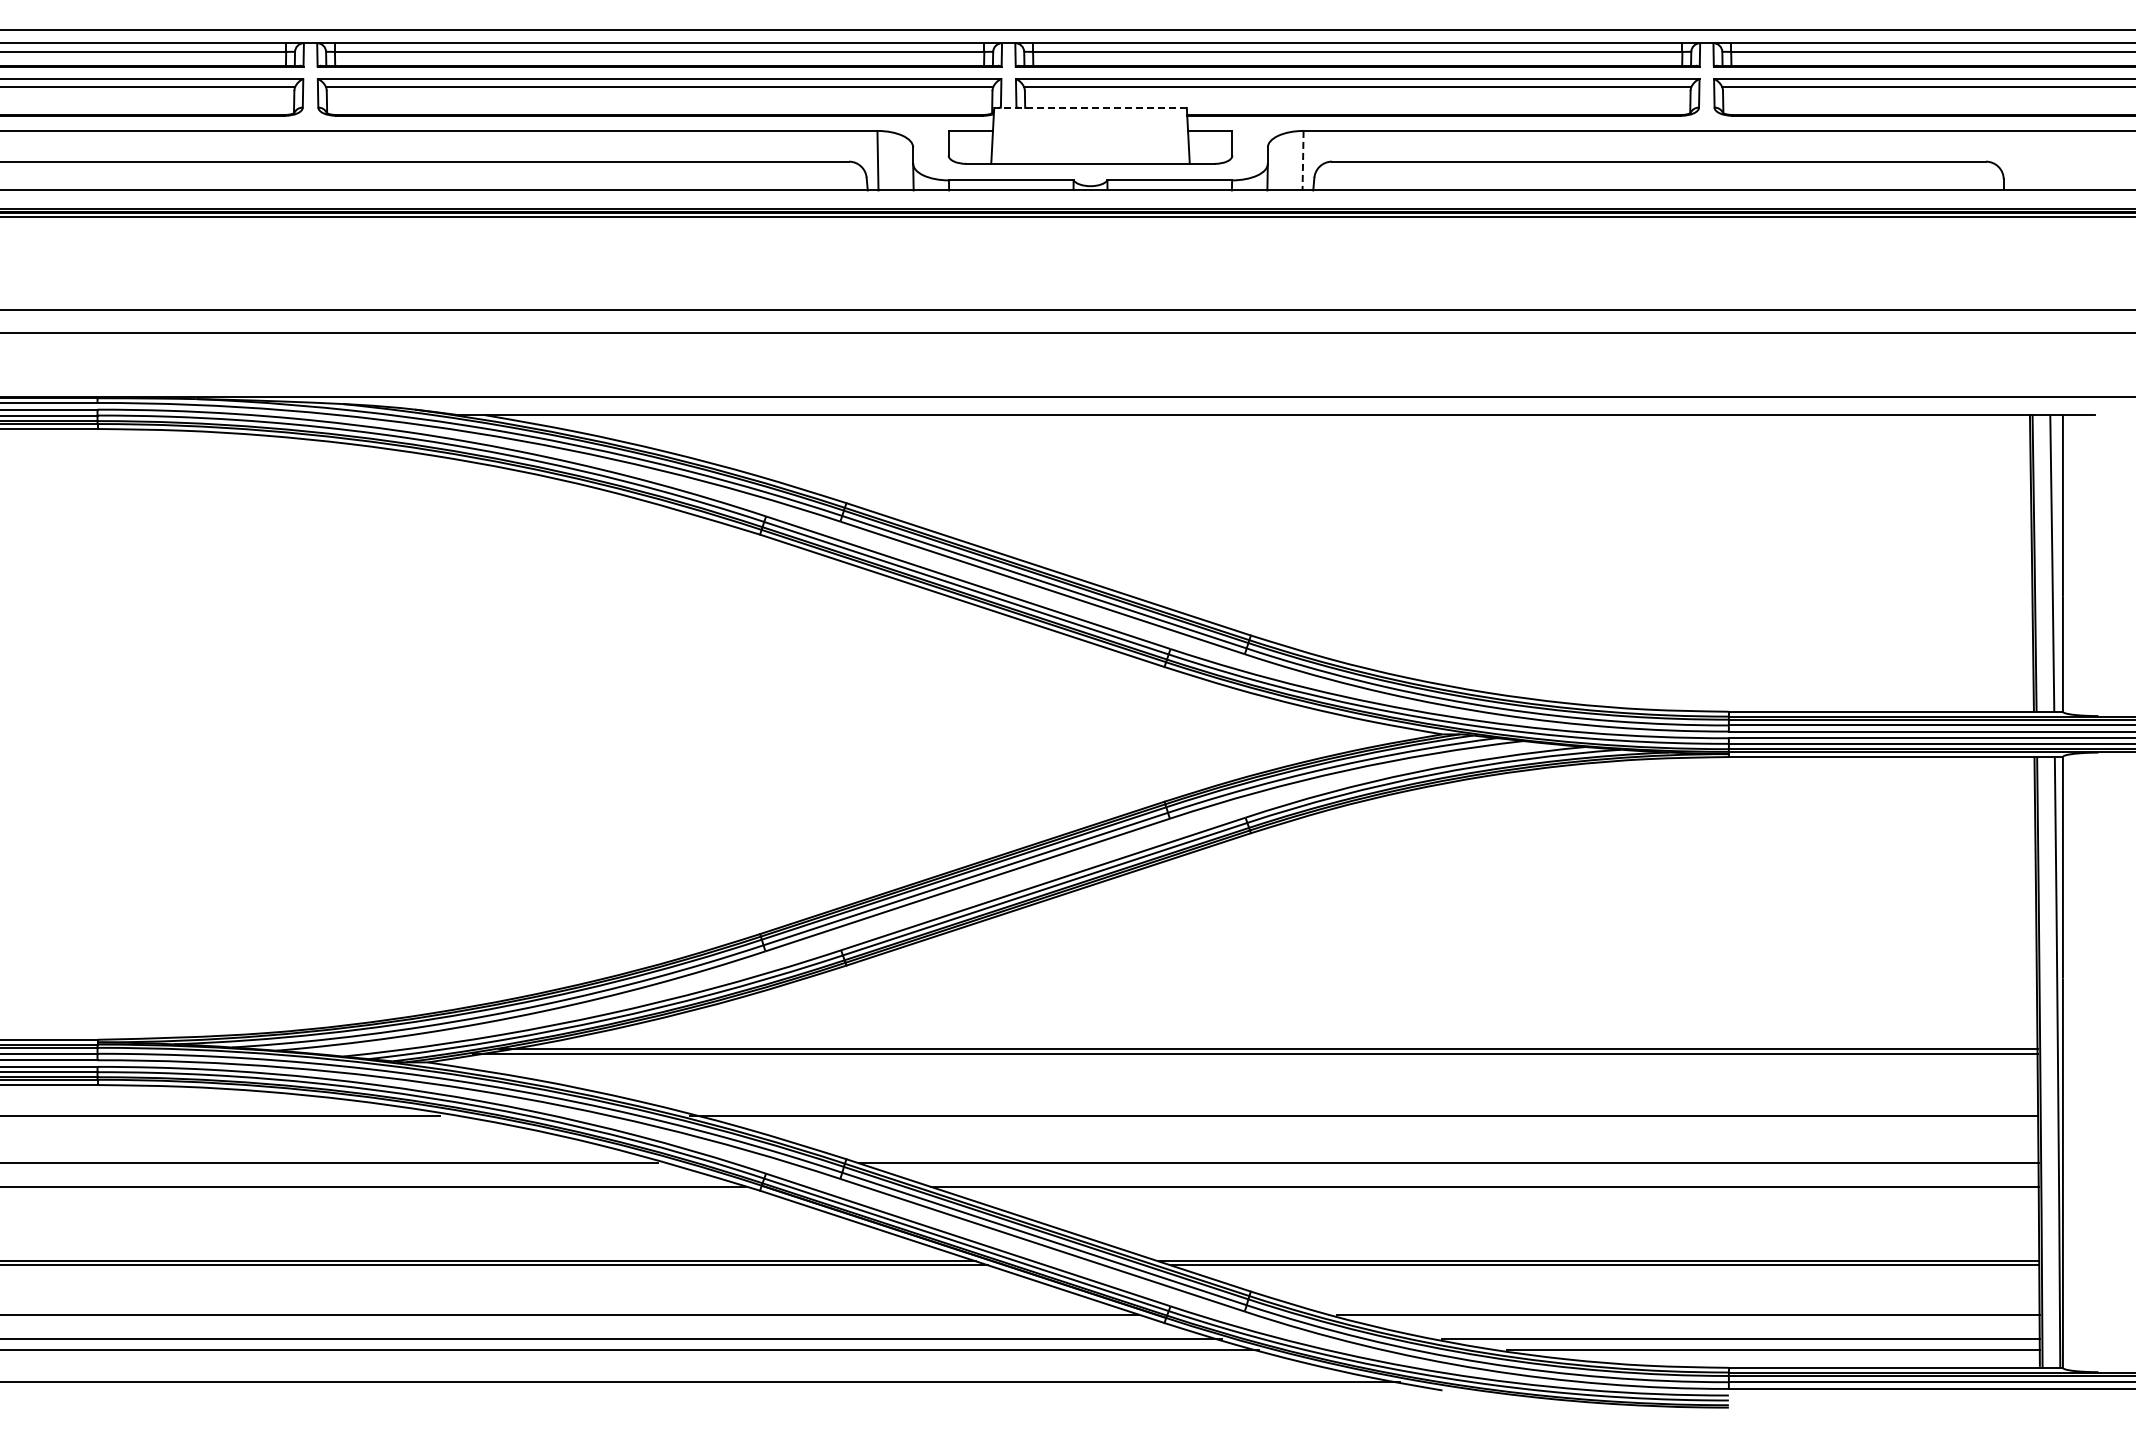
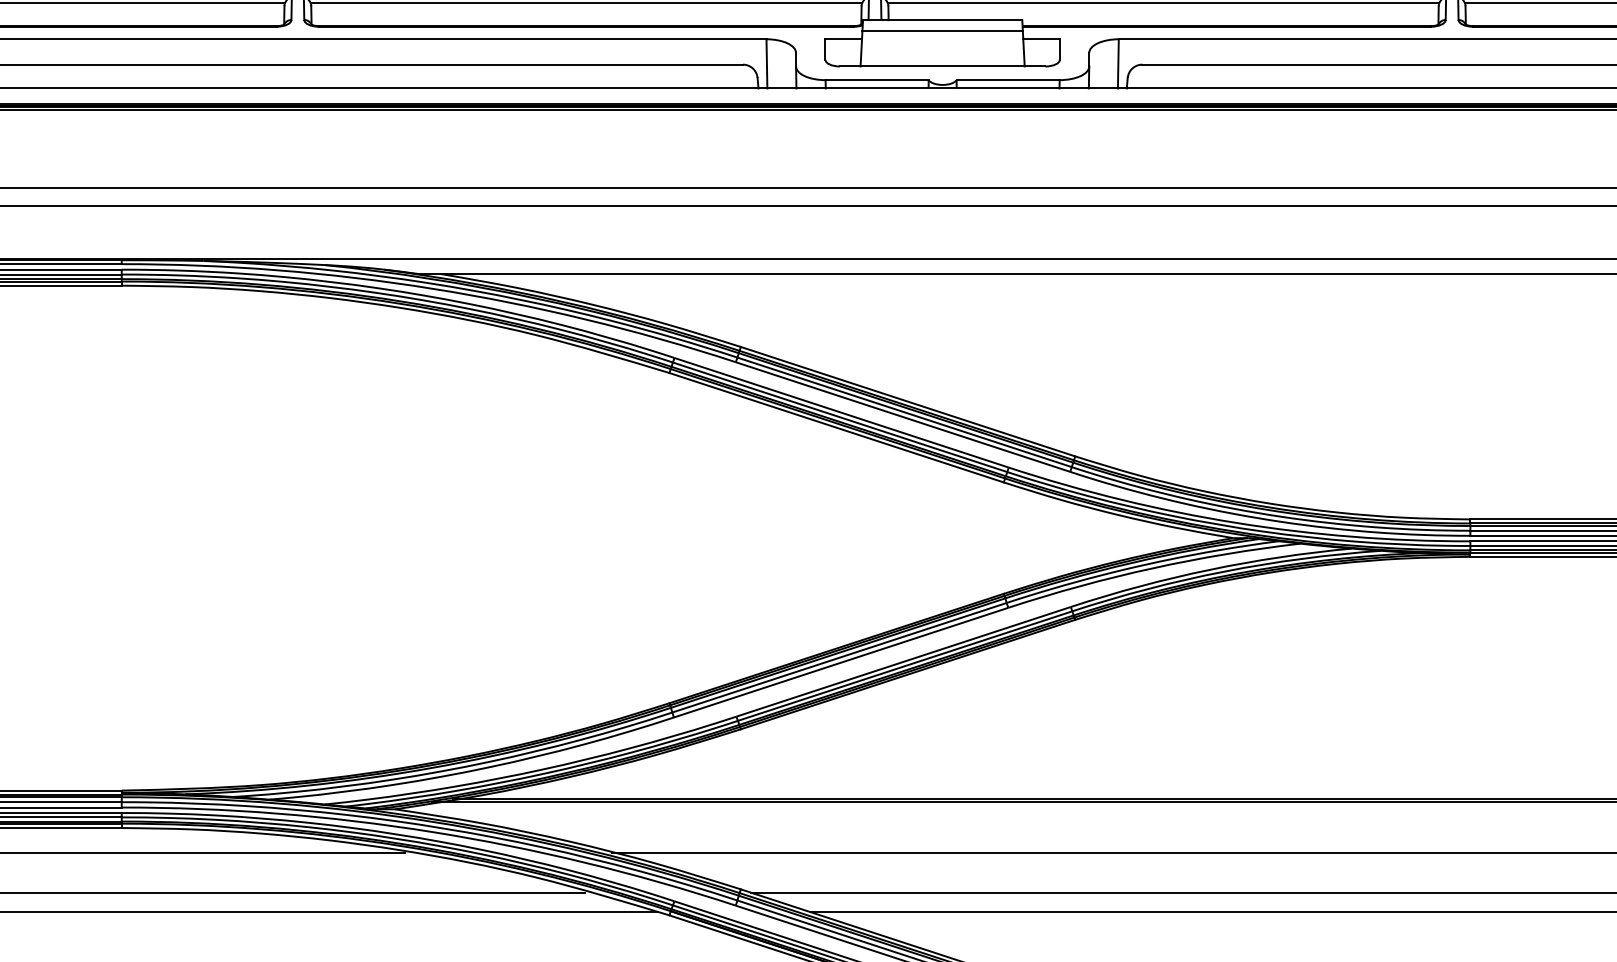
line: (1090, 107) -> (942, 19), dashed -> solid
line: (1090, 120) -> (942, 30), added
line: (1303, 160) -> (1118, 63), dashed -> solid

